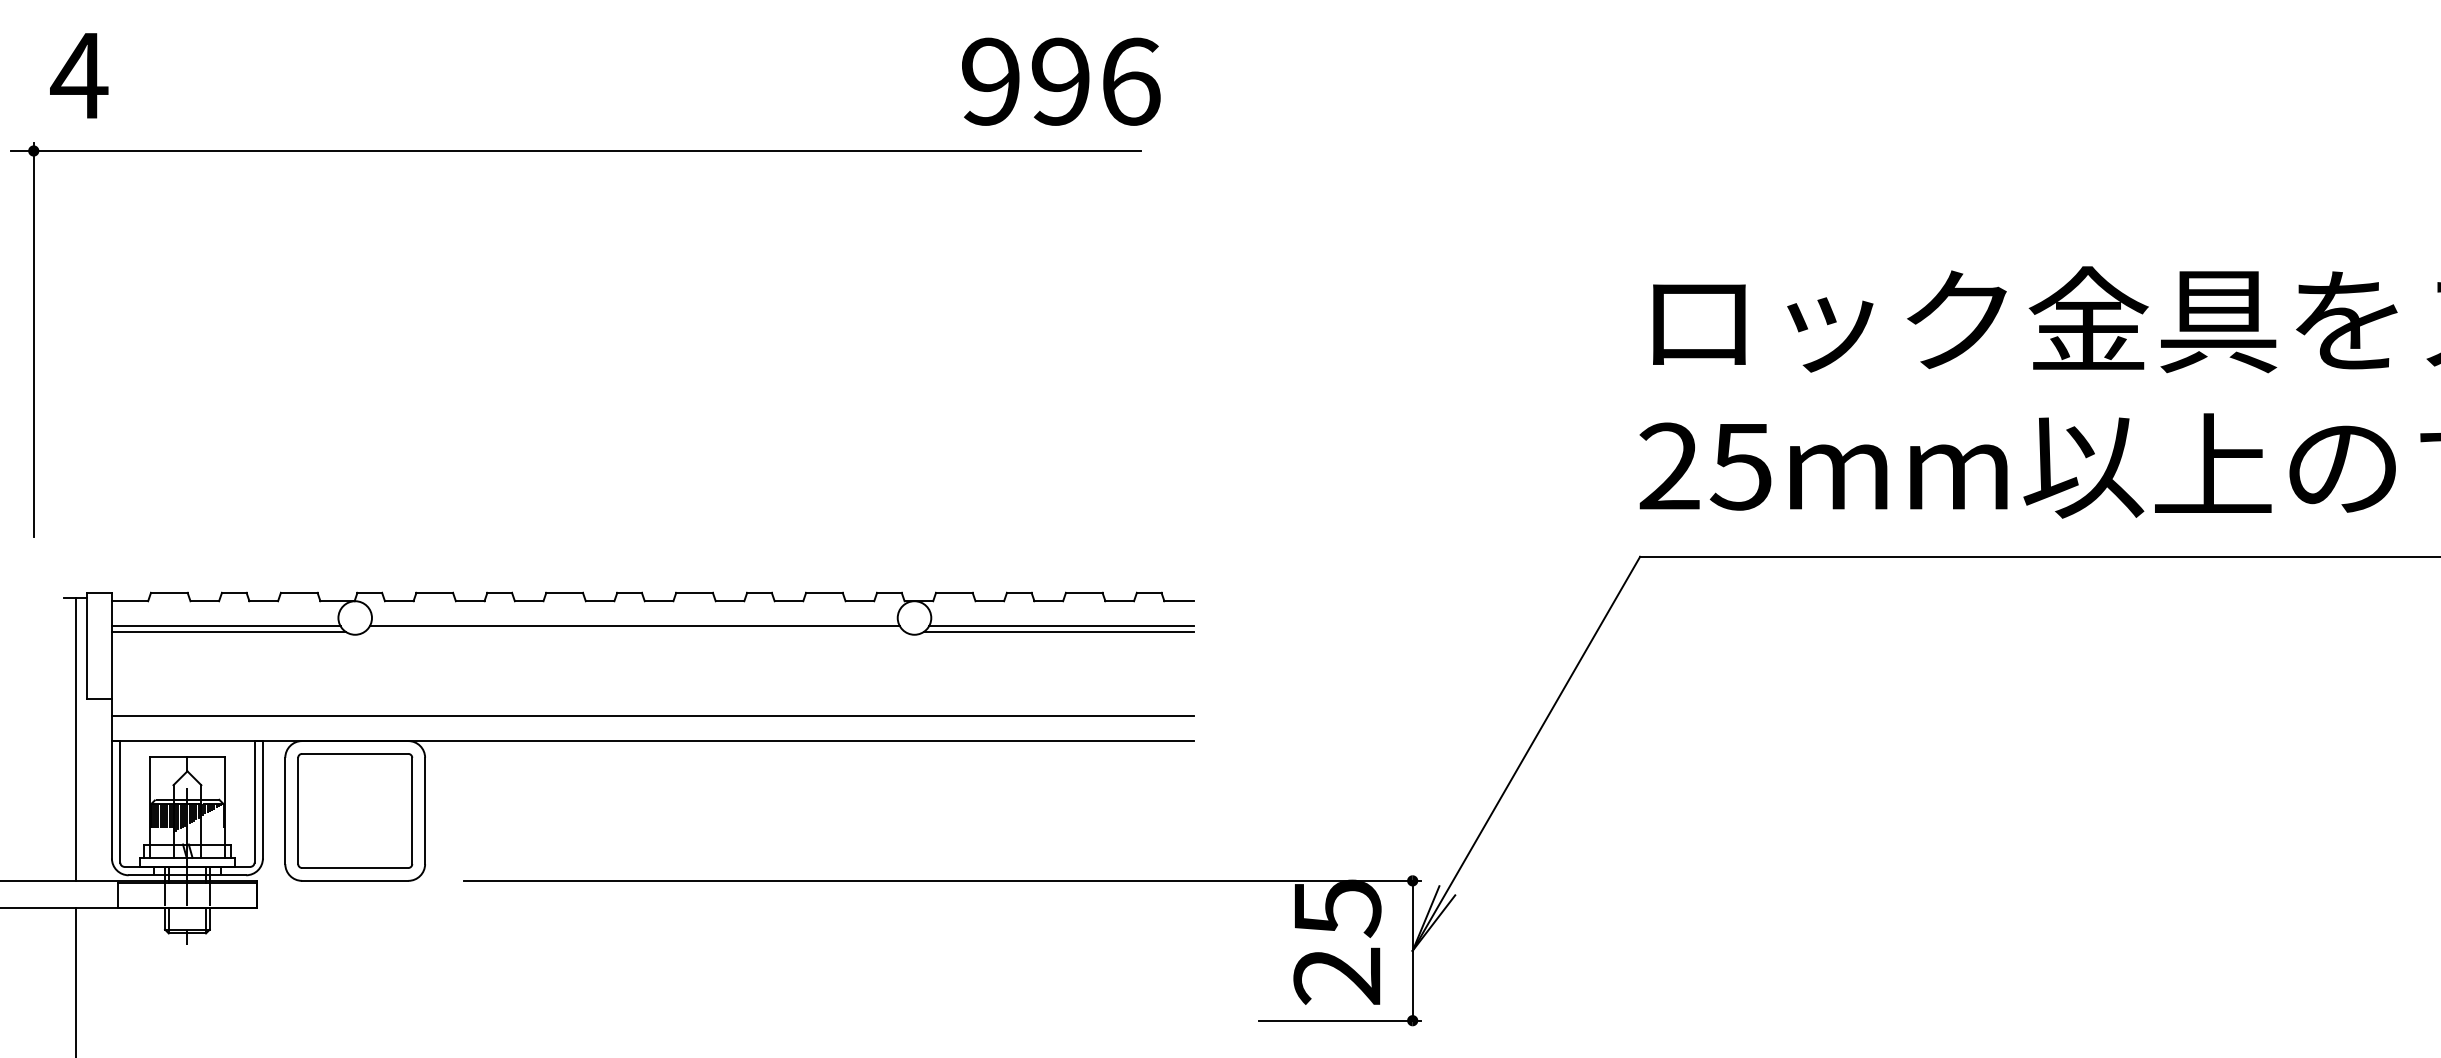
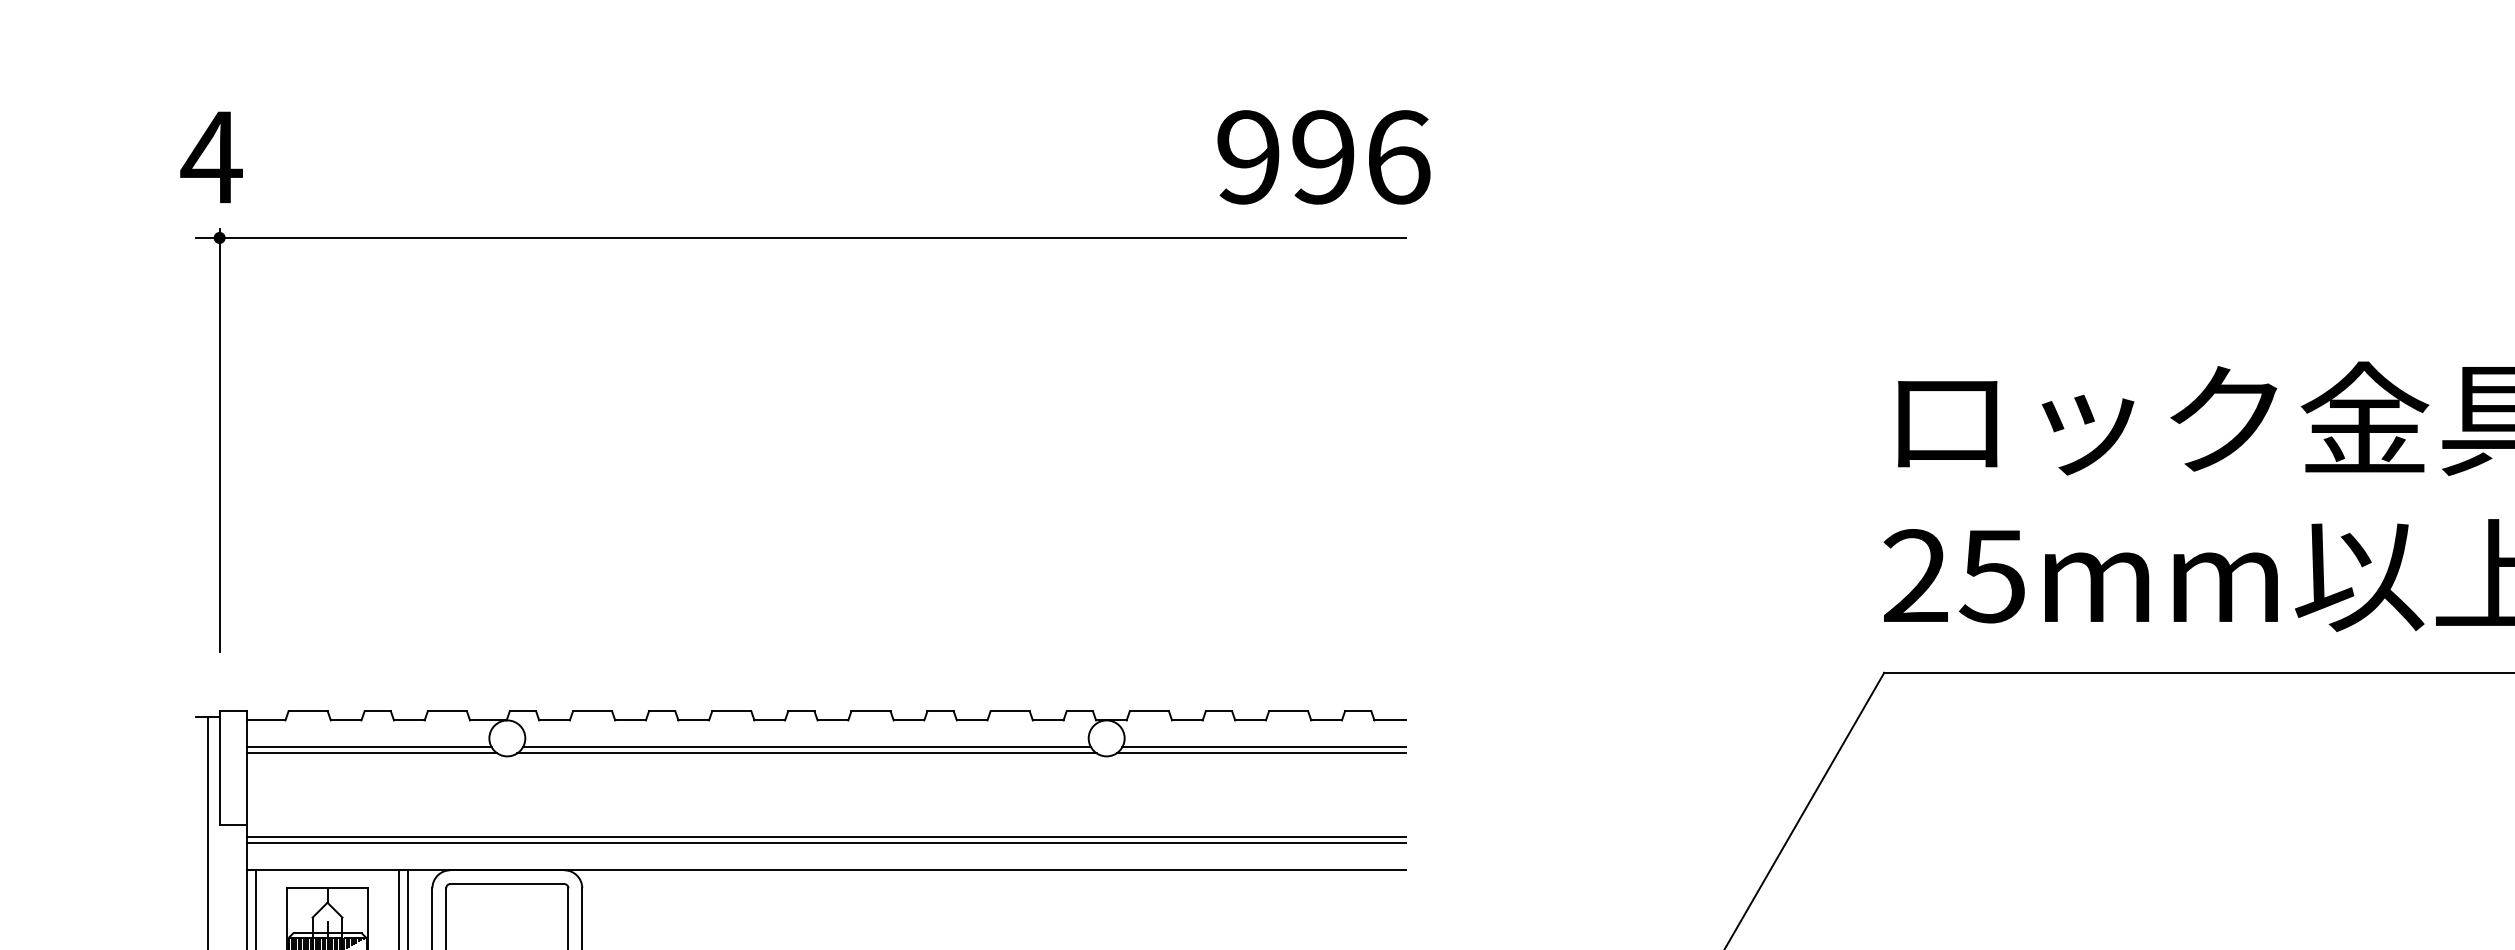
text: (1061, 81) -> (1324, 157), moved
part: (575, 151) -> (800, 238), moved
line: (634, 631) -> (806, 752), added
line: (652, 710) -> (825, 837), added

